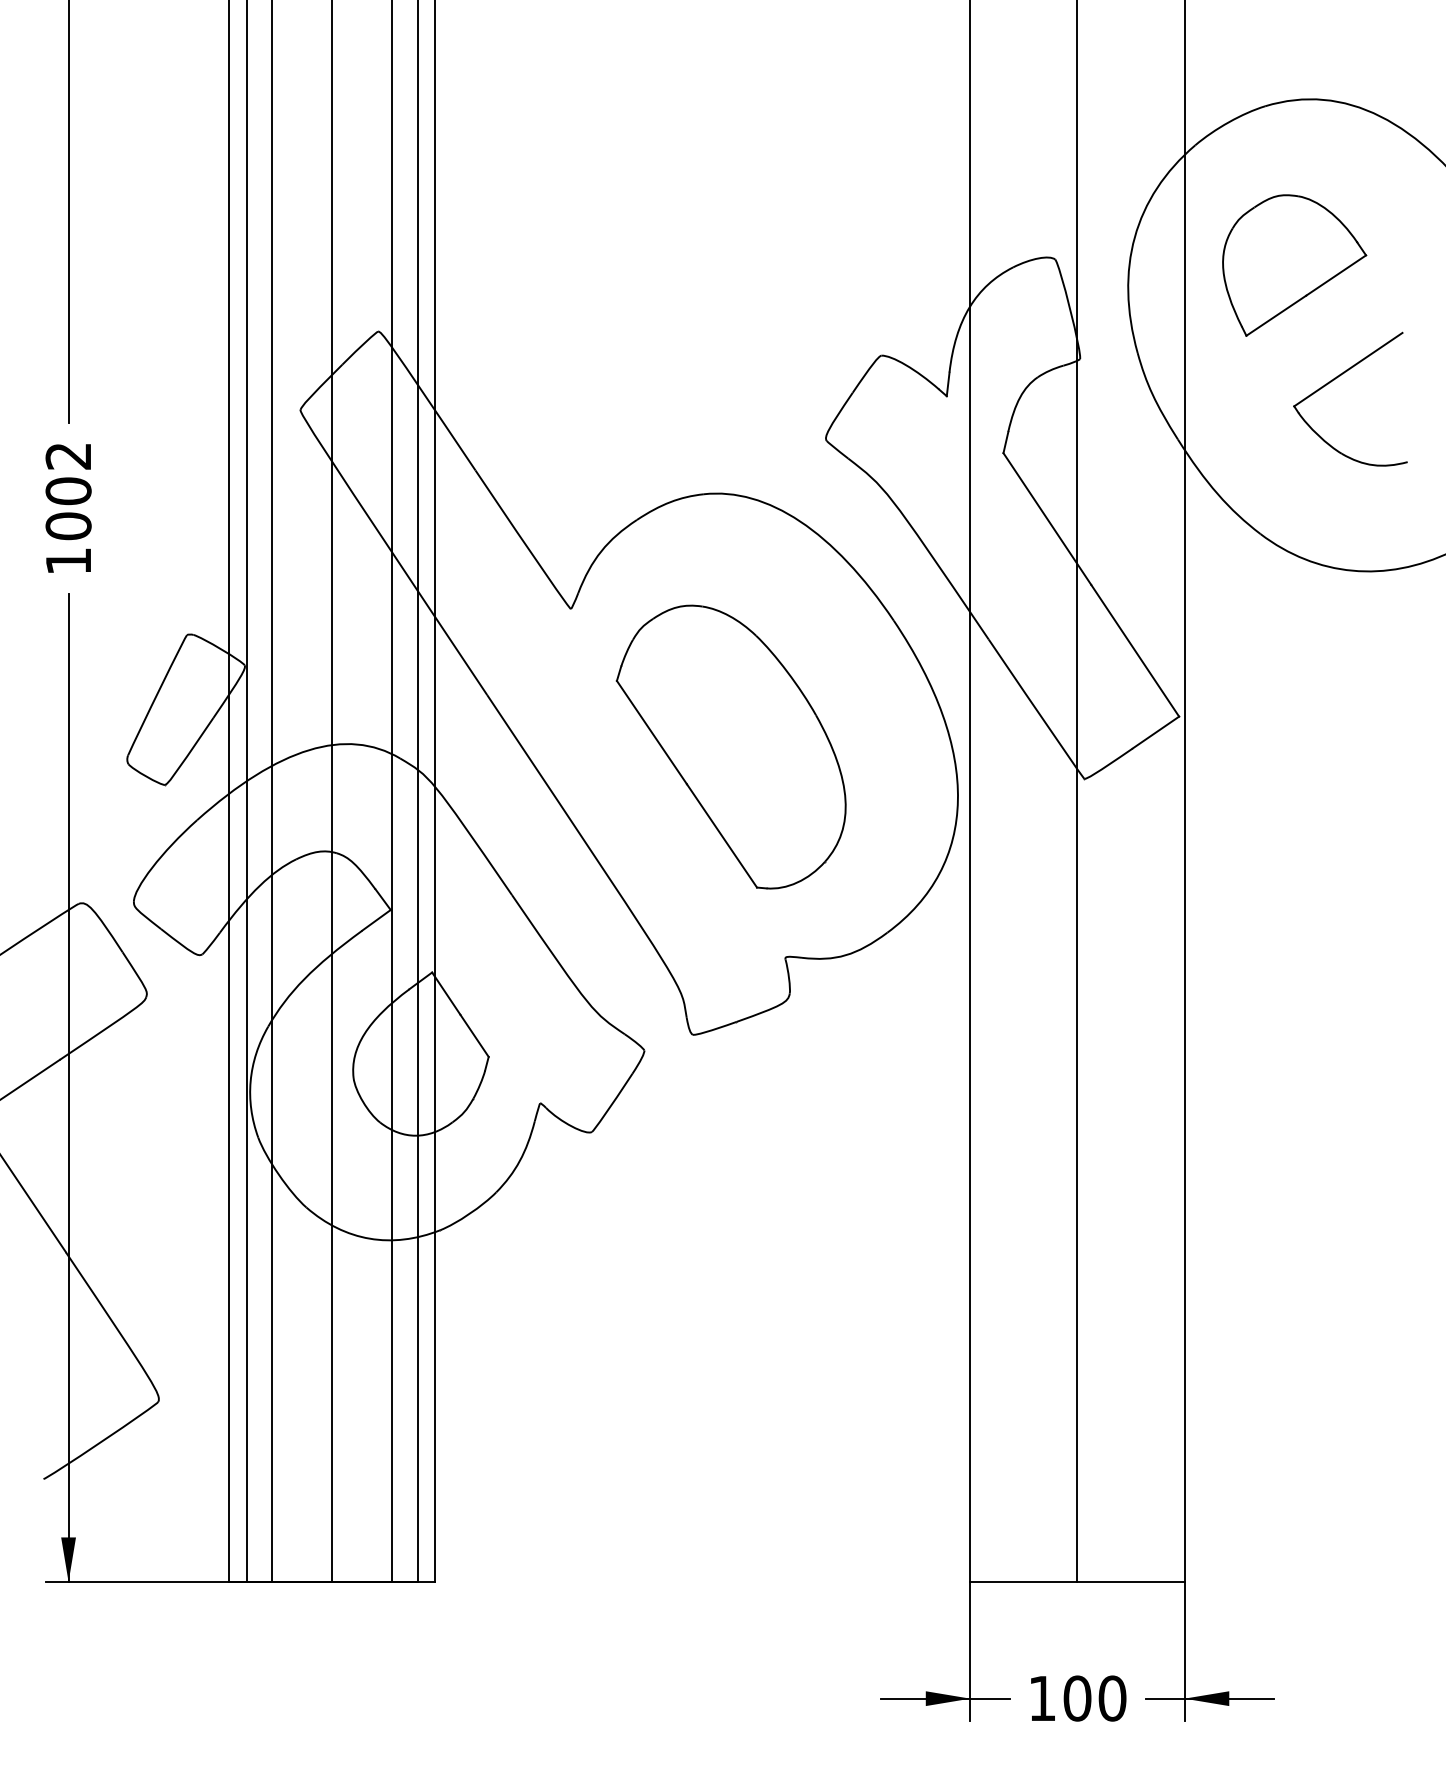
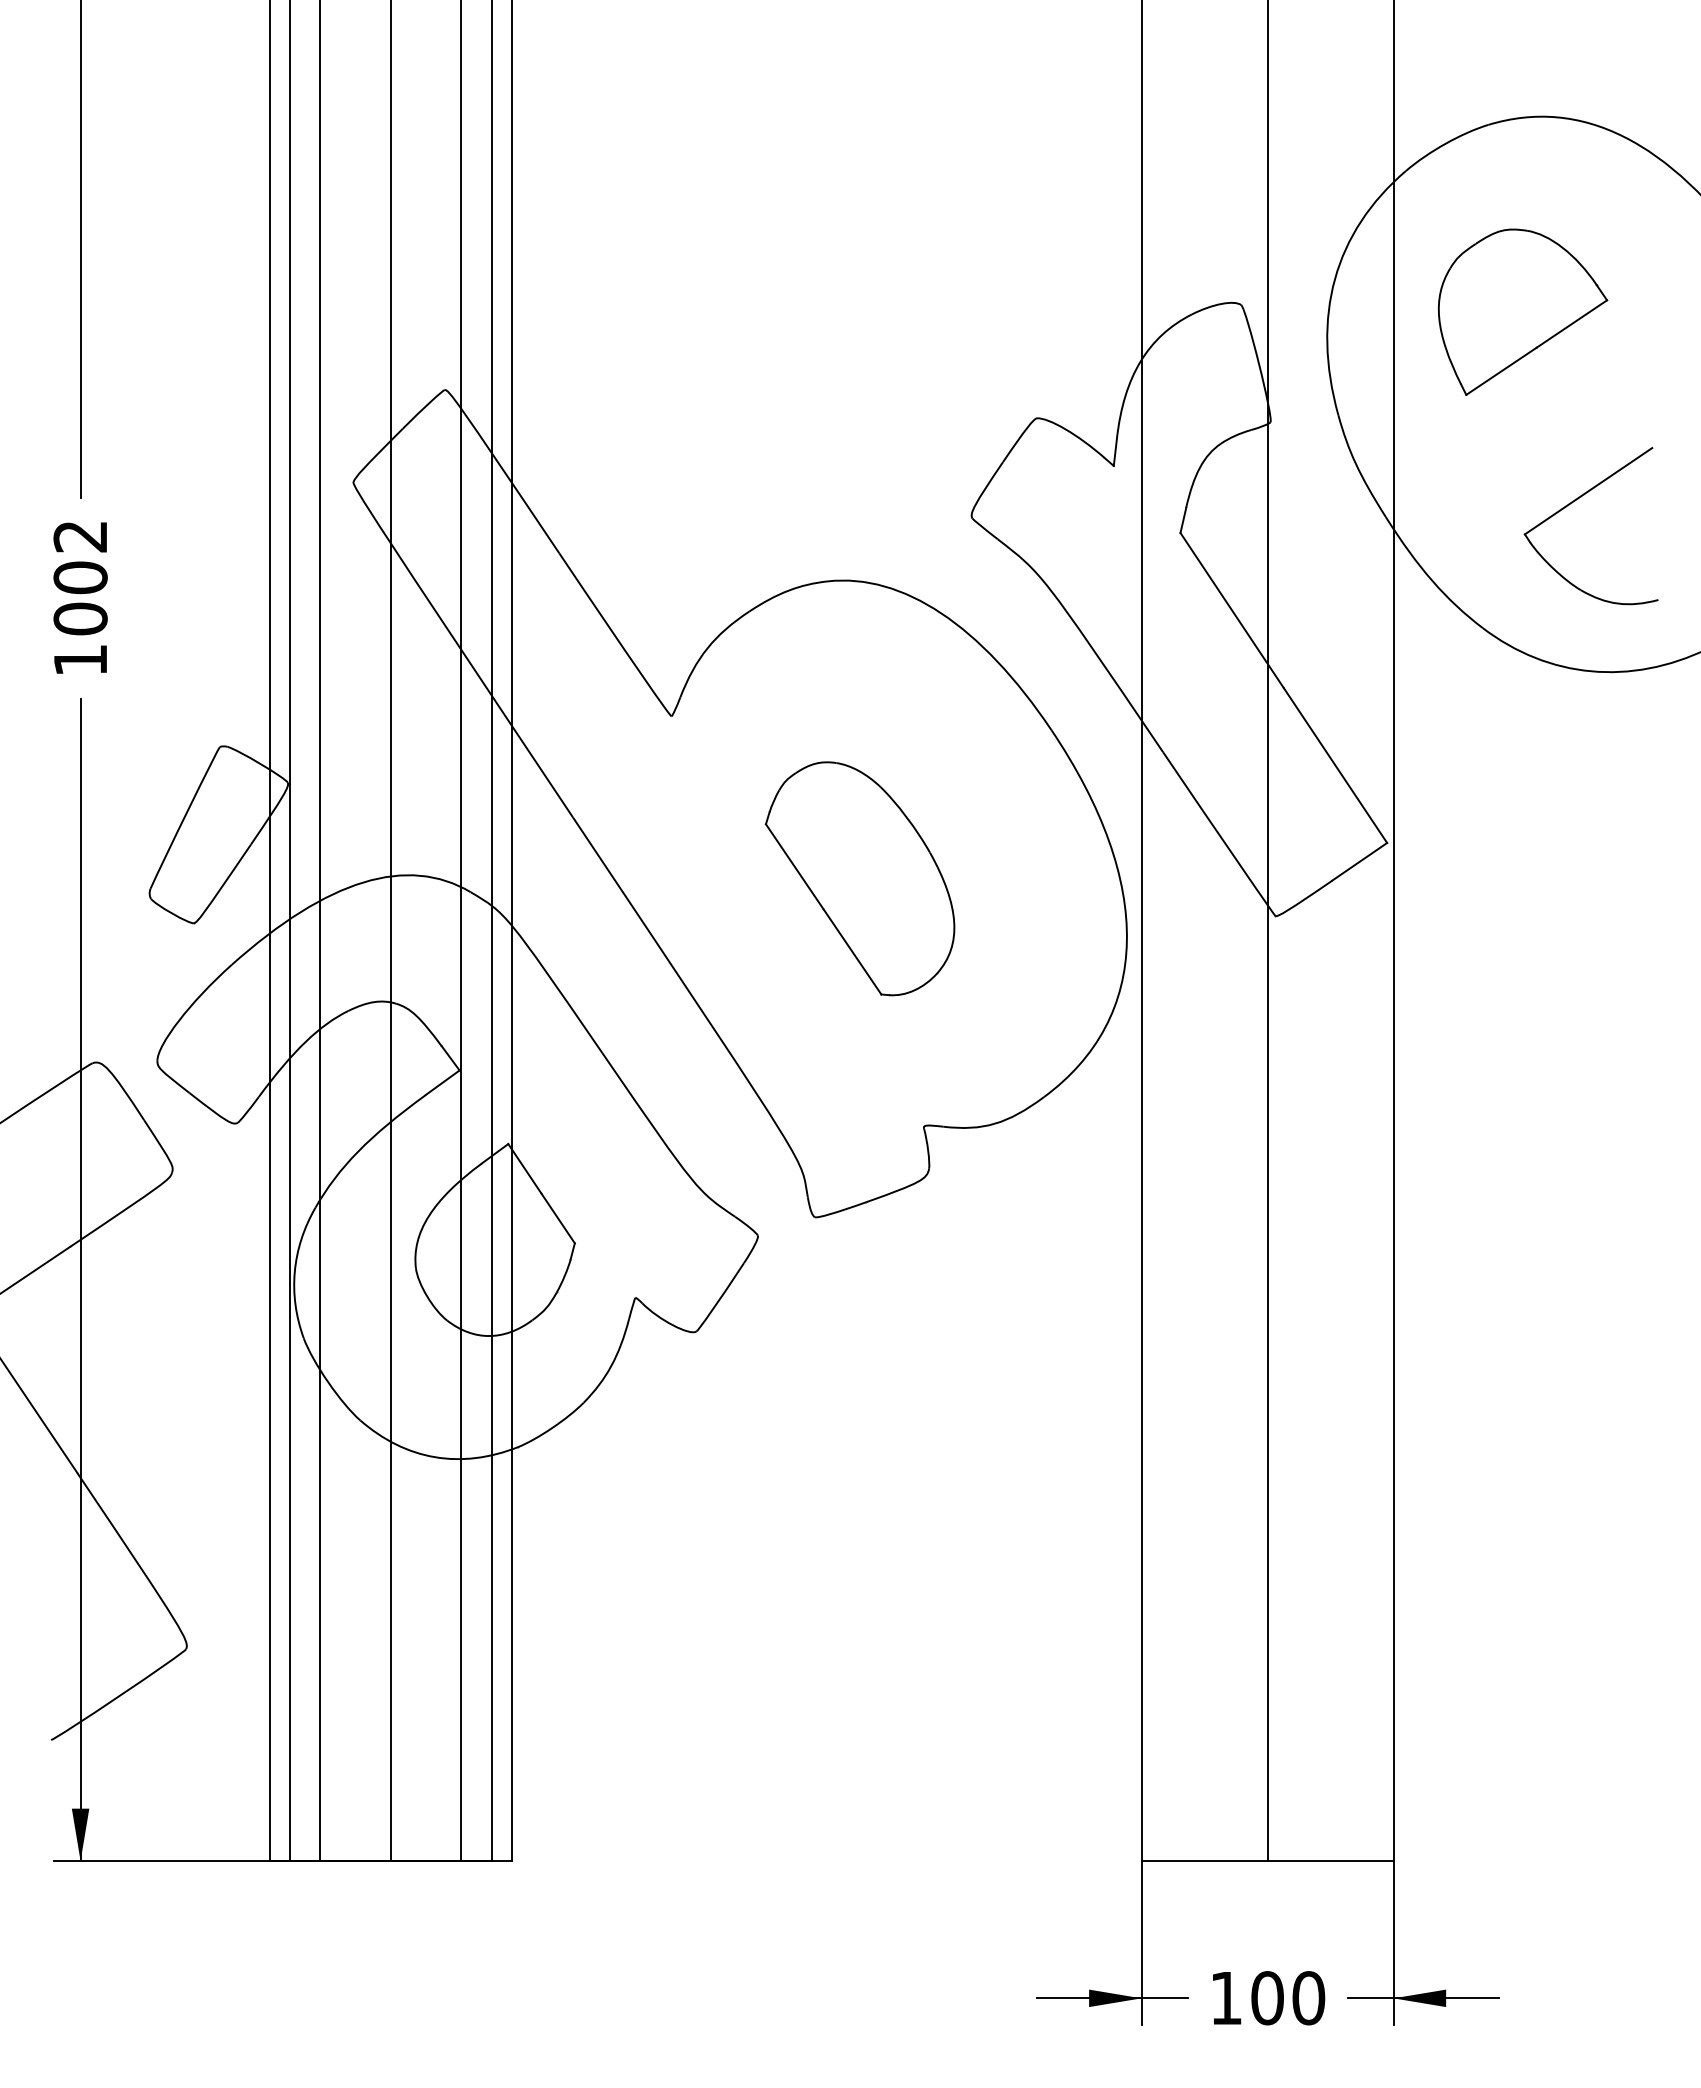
part: (1337, 378) -> (1575, 501), moved
part: (730, 746) -> (859, 878), size x0.7

